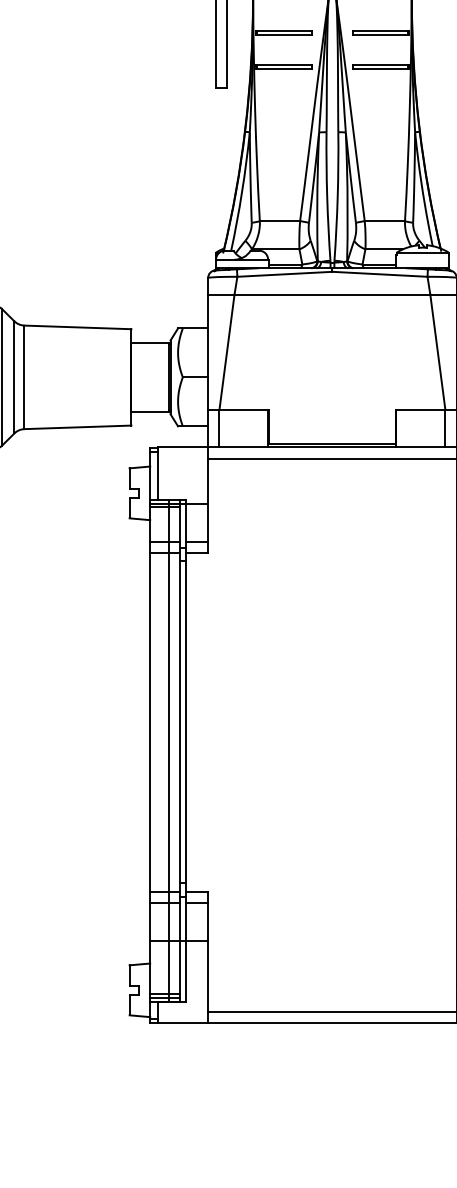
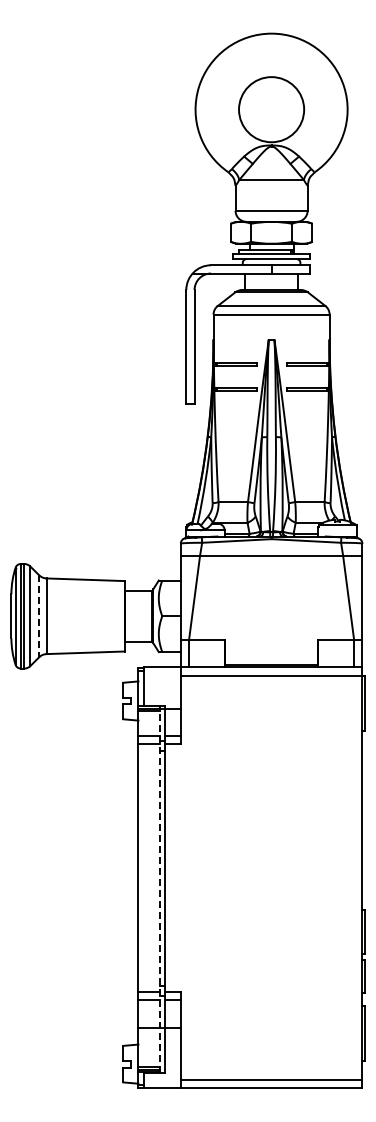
line: (14, 377) -> (39, 616), solid -> dashed
line: (169, 749) -> (152, 888), removed
line: (180, 749) -> (160, 888), solid -> dashed

